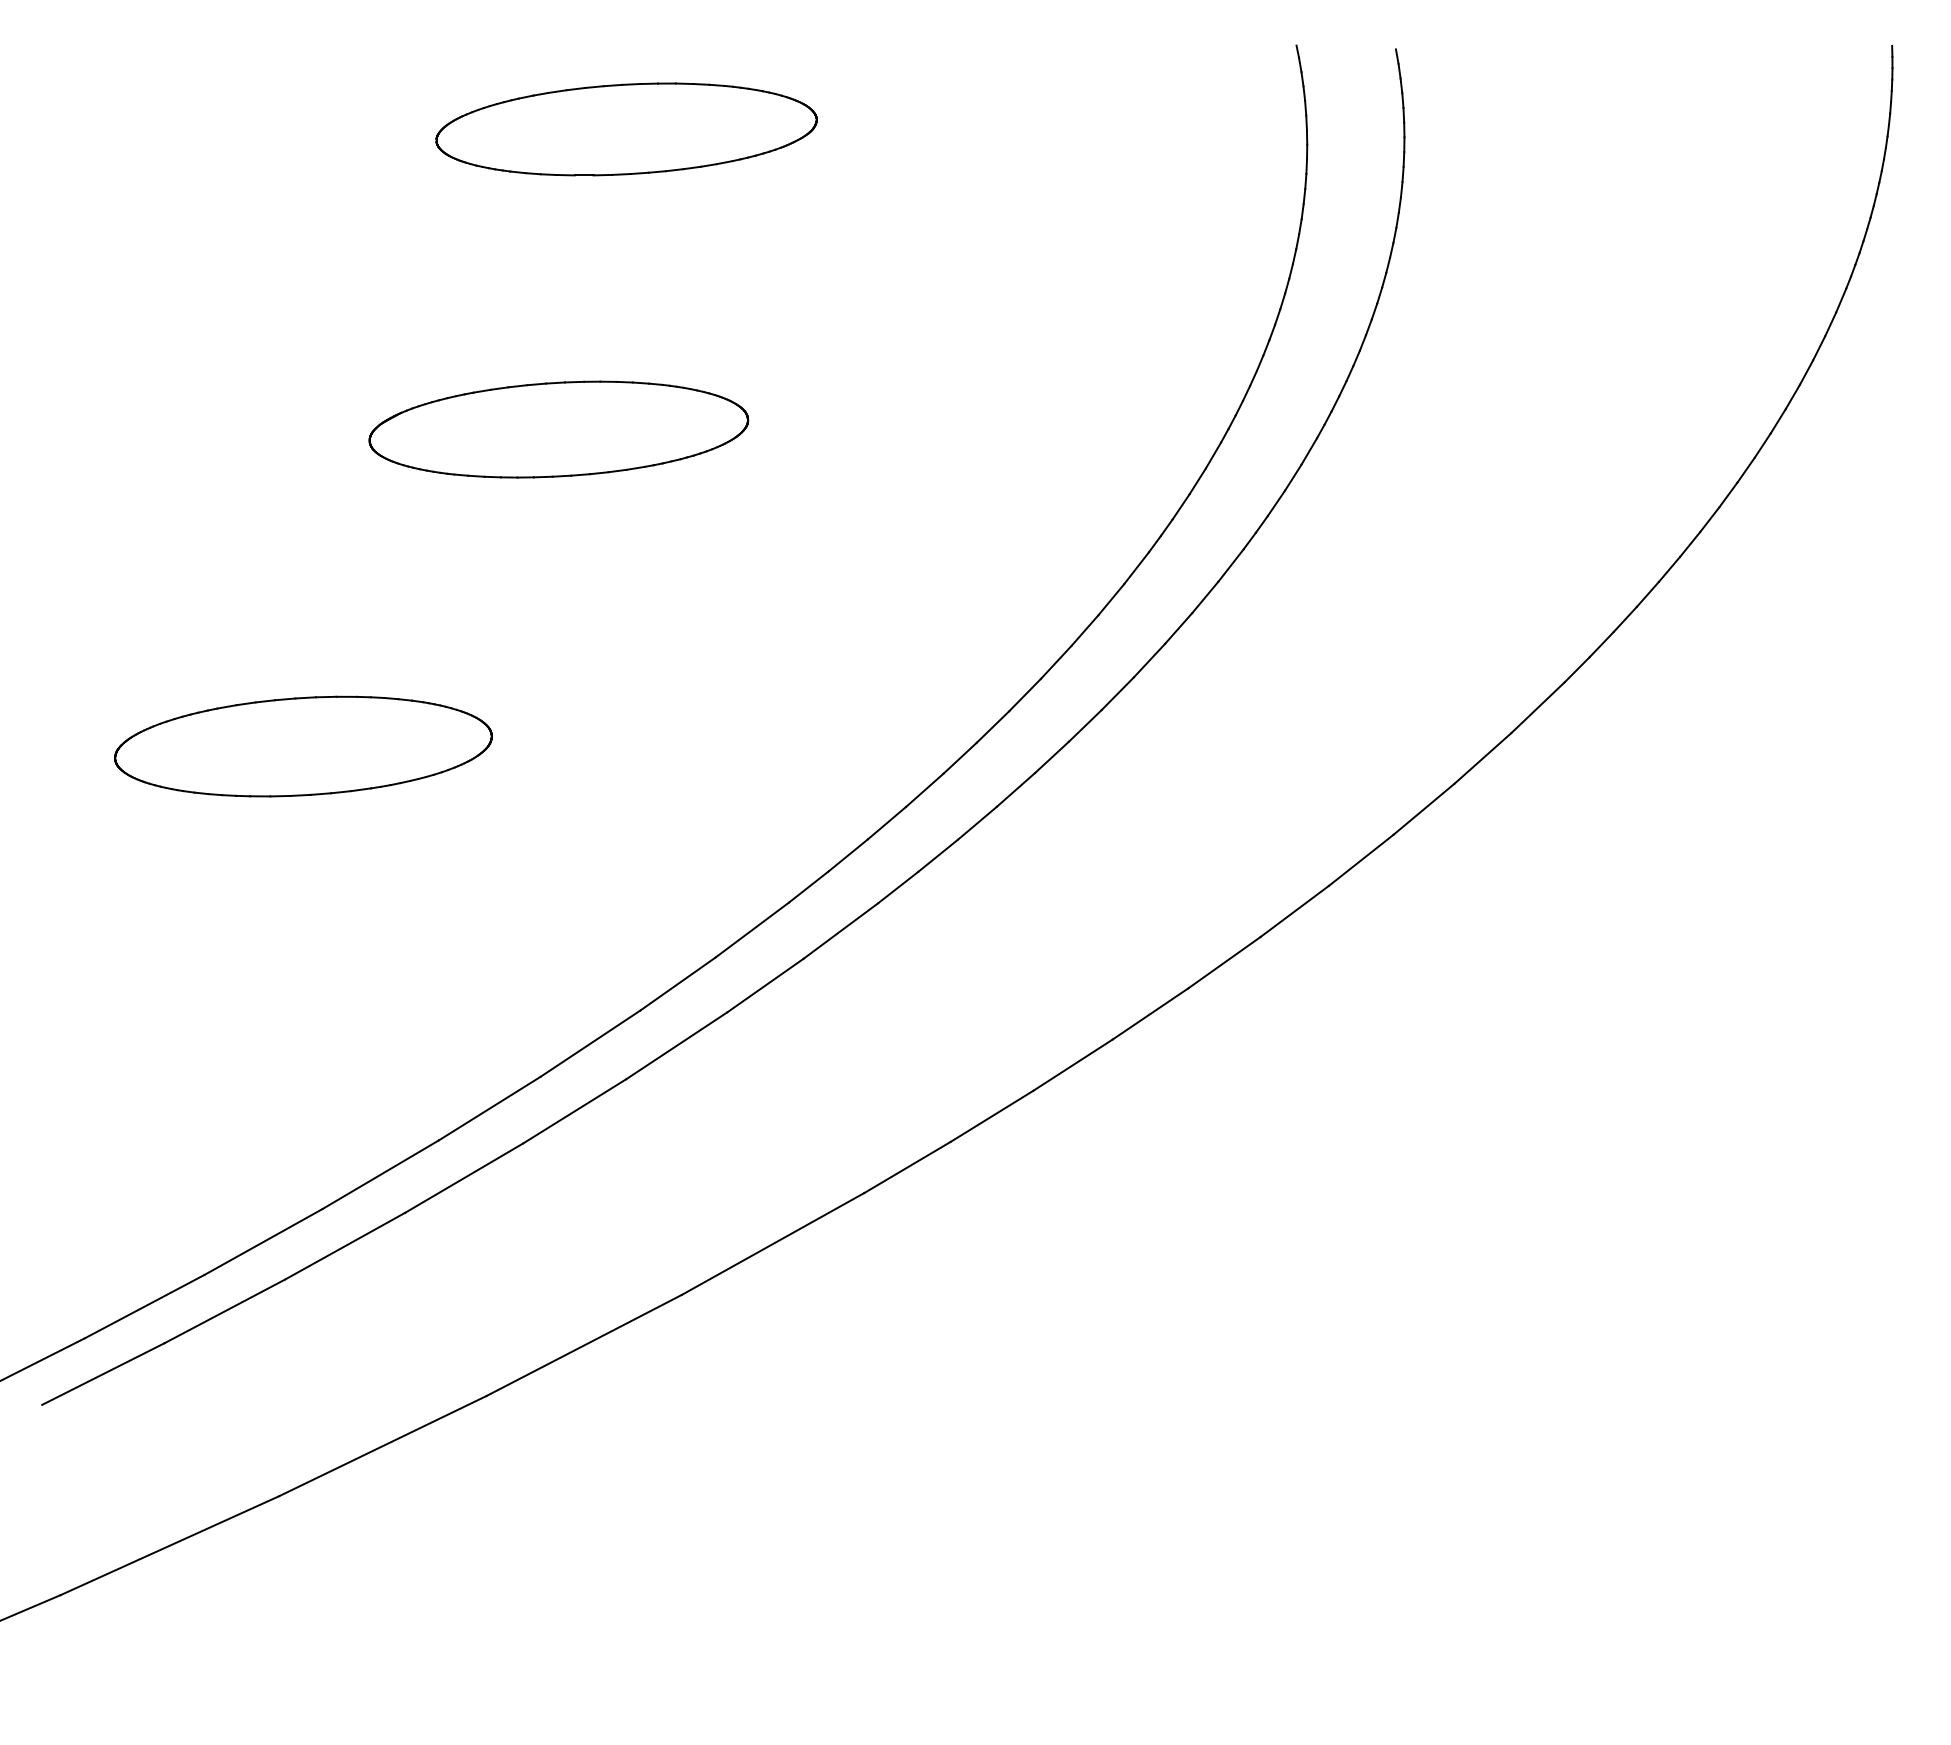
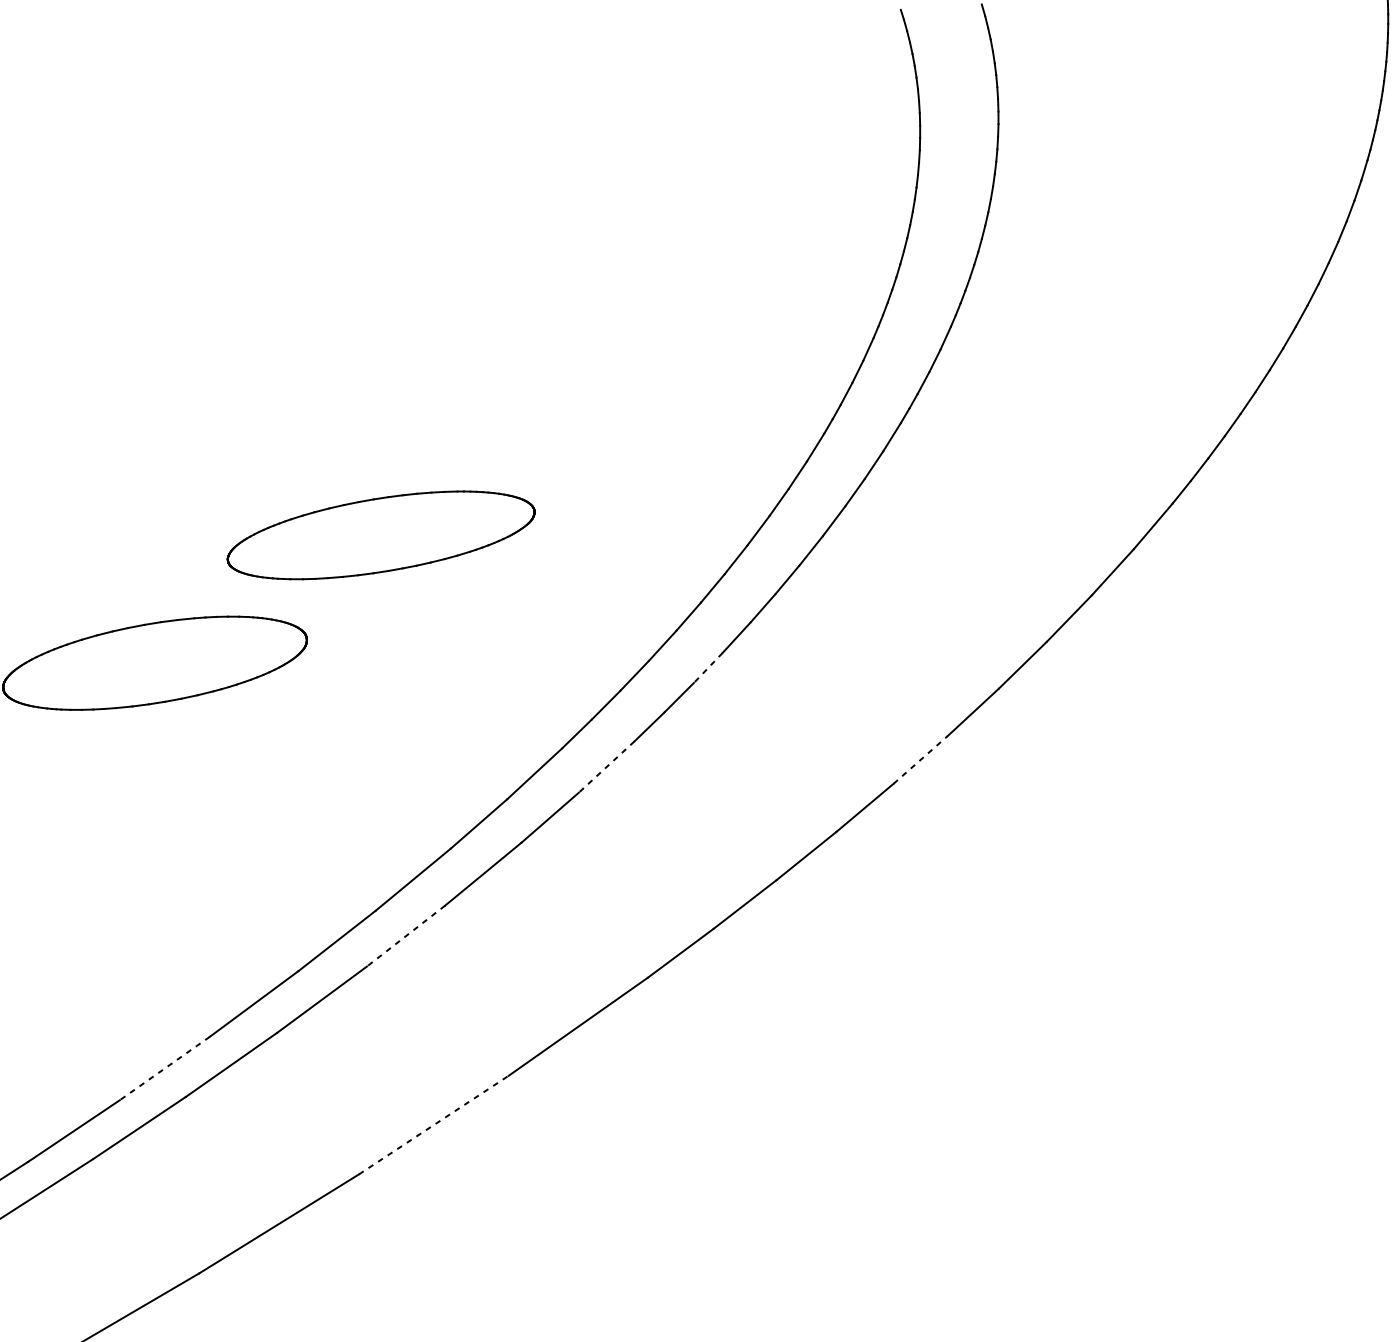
part: (626, 129) -> (381, 535), moved
part: (558, 429) -> (334, 384), removed
line: (977, 823) -> (708, 668), solid -> dashed
line: (840, 931) -> (606, 767), solid -> dashed
line: (1224, 962) -> (920, 759), solid -> dashed
line: (574, 1111) -> (406, 936), solid -> dashed
line: (263, 1242) -> (164, 1068), solid -> dashed
line: (584, 1345) -> (434, 1125), solid -> dashed

